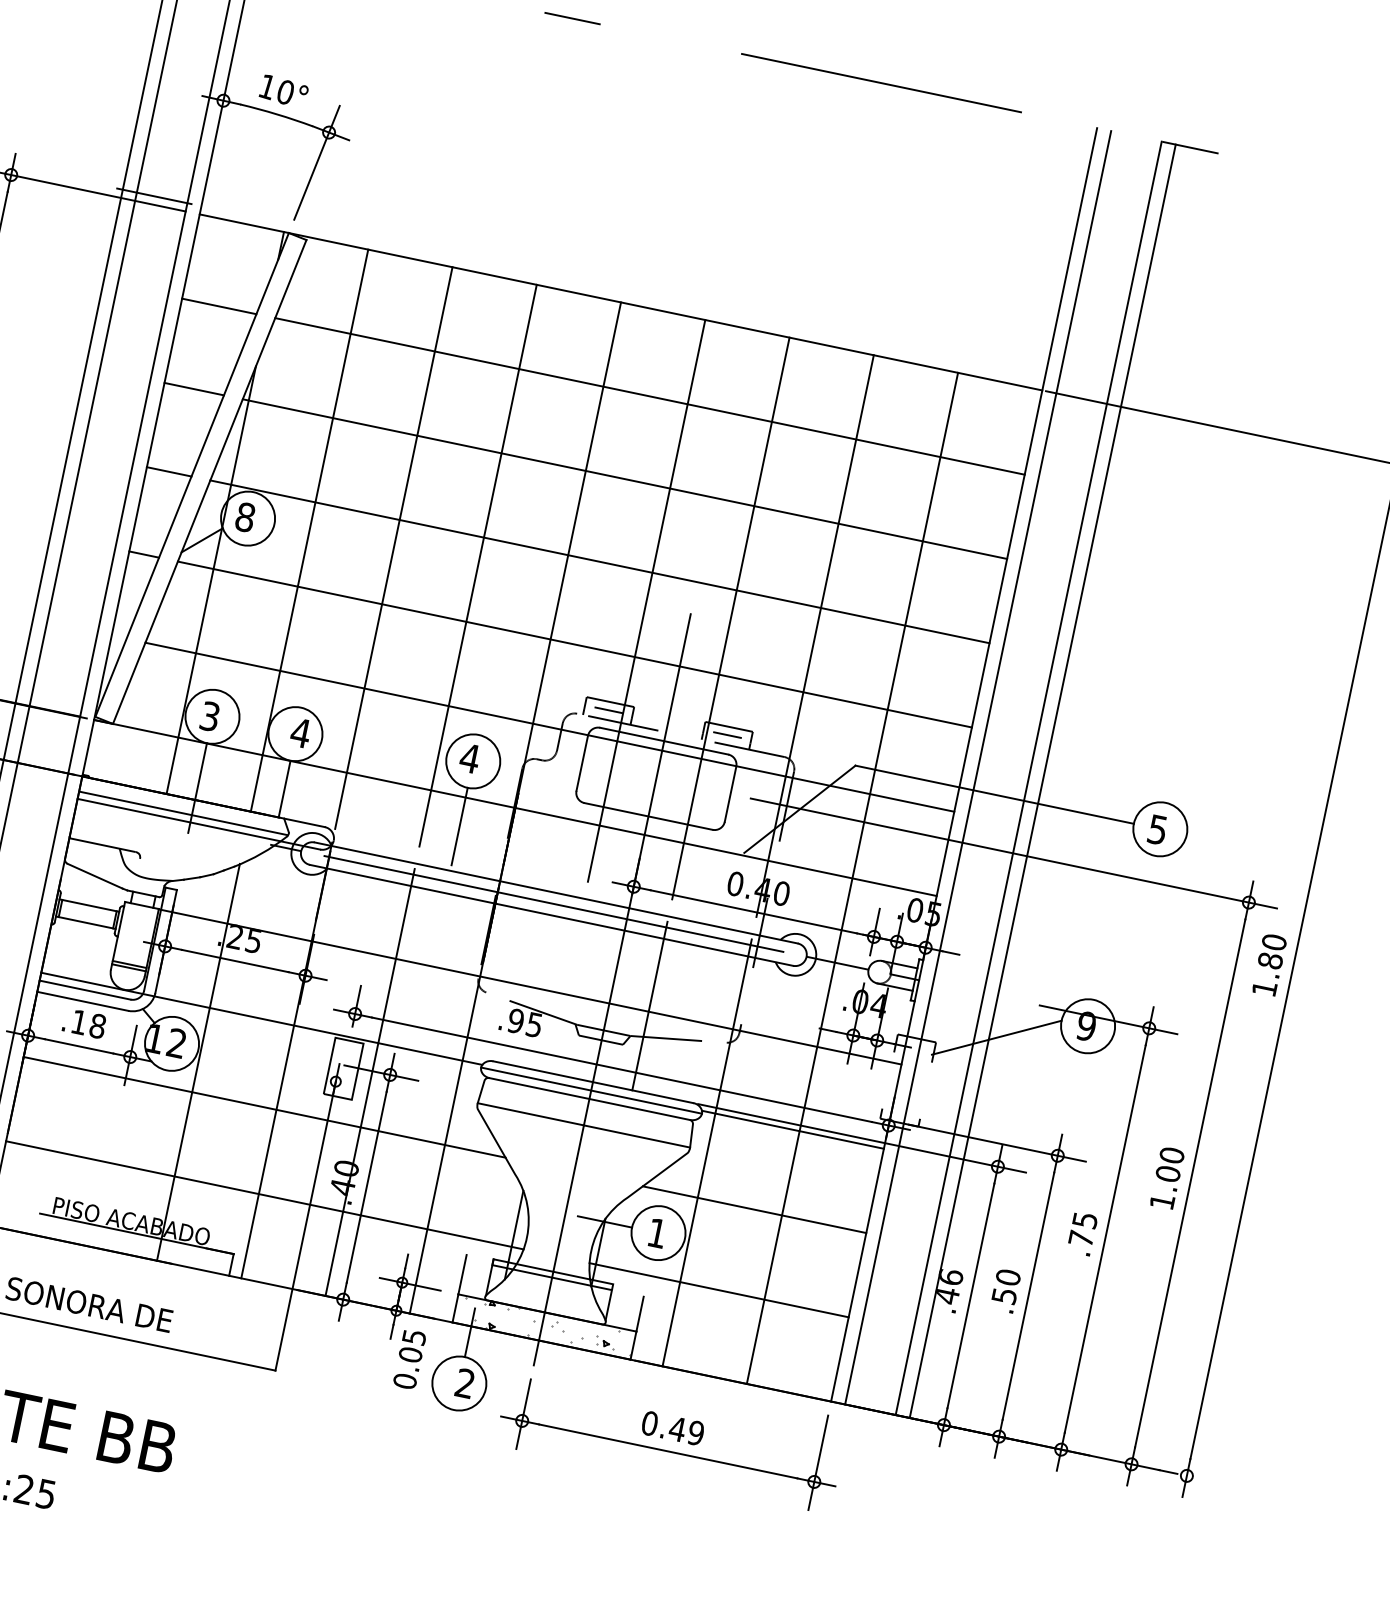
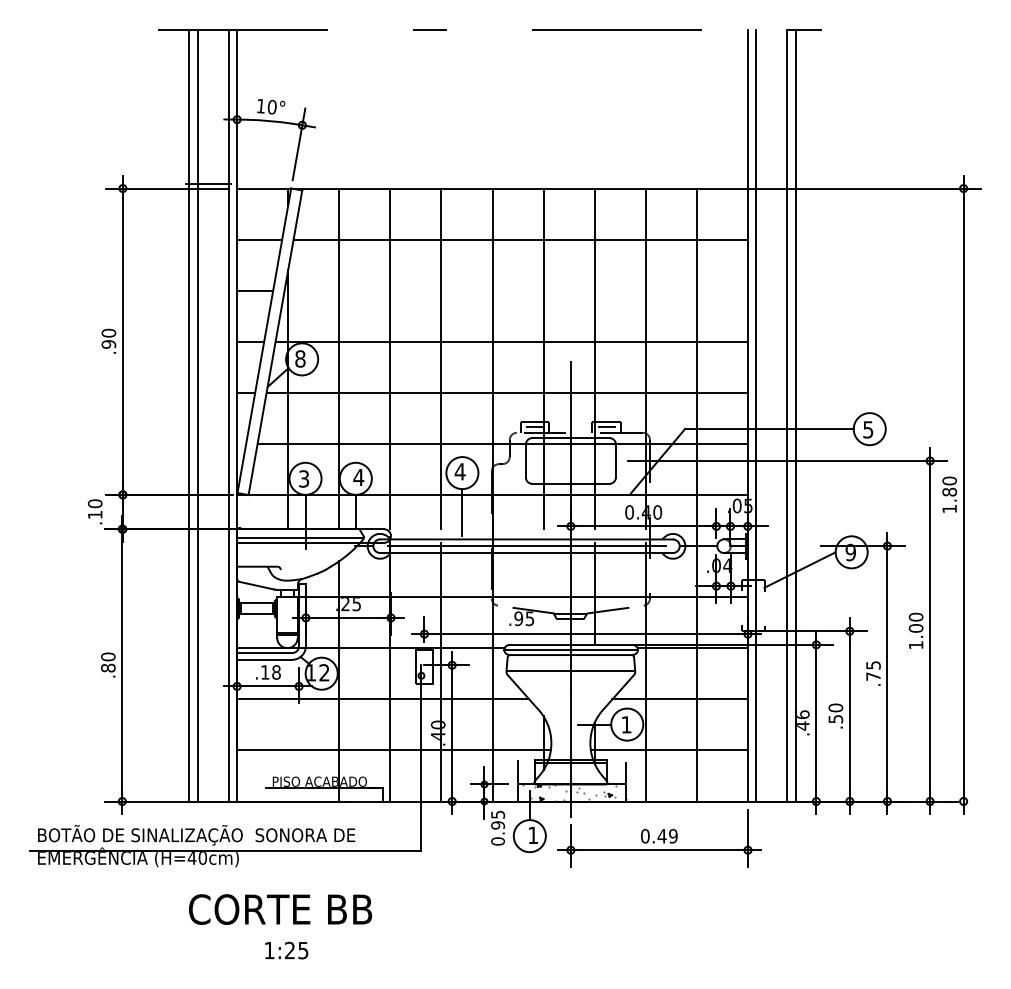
line: (623, 478) -> (515, 290), removed
text: (411, 1355) -> (498, 825), 0.05 -> 0.95
text: (464, 1381) -> (532, 834), 2 -> 1

